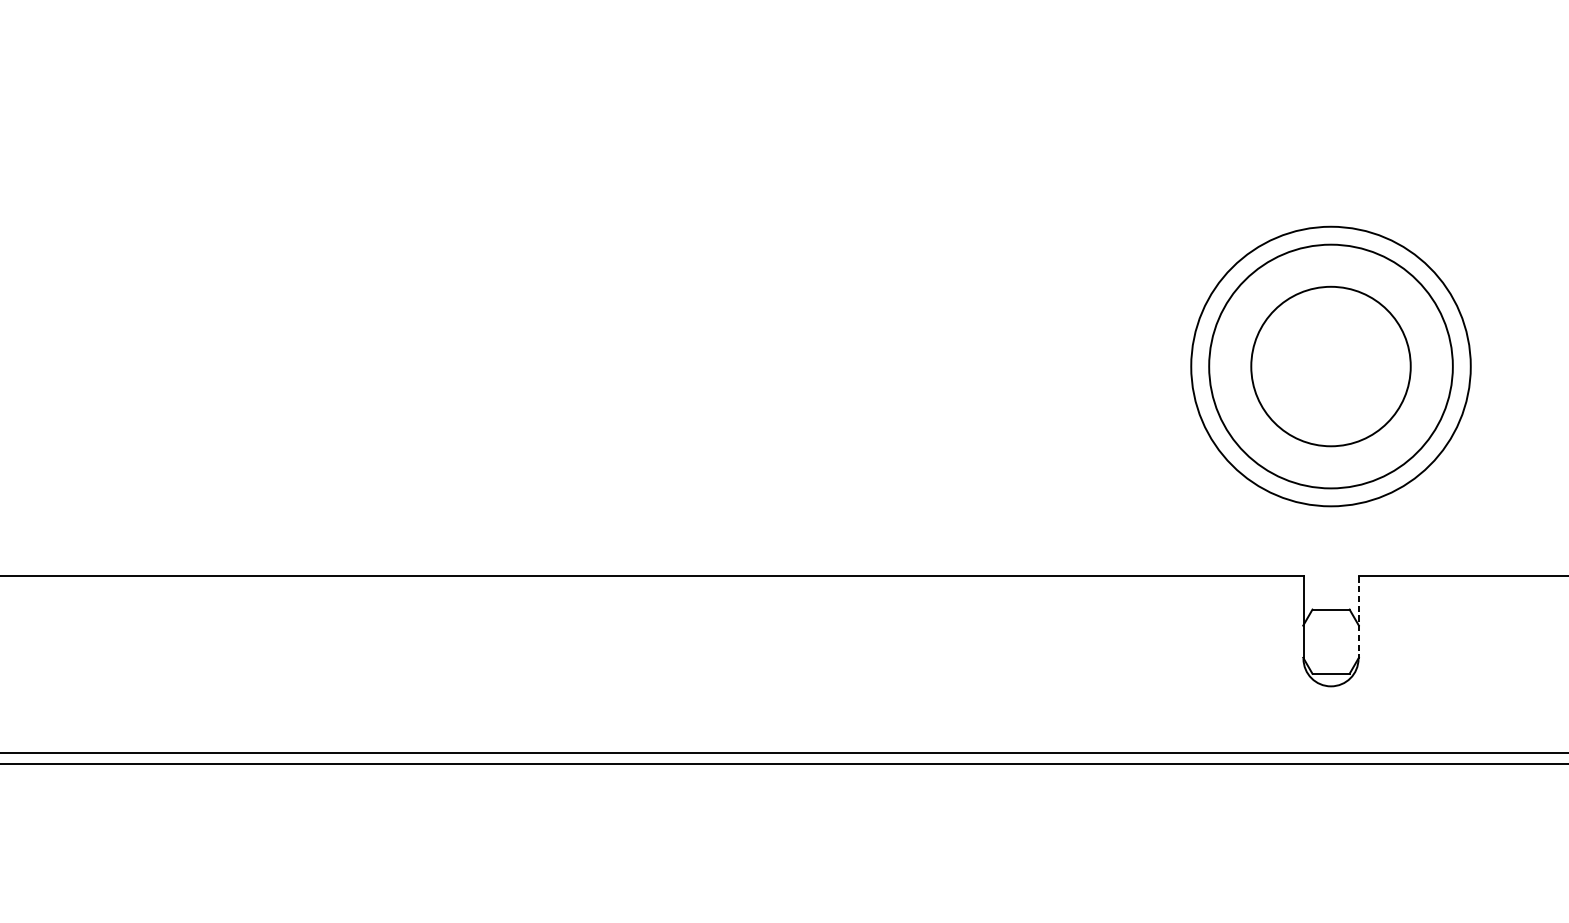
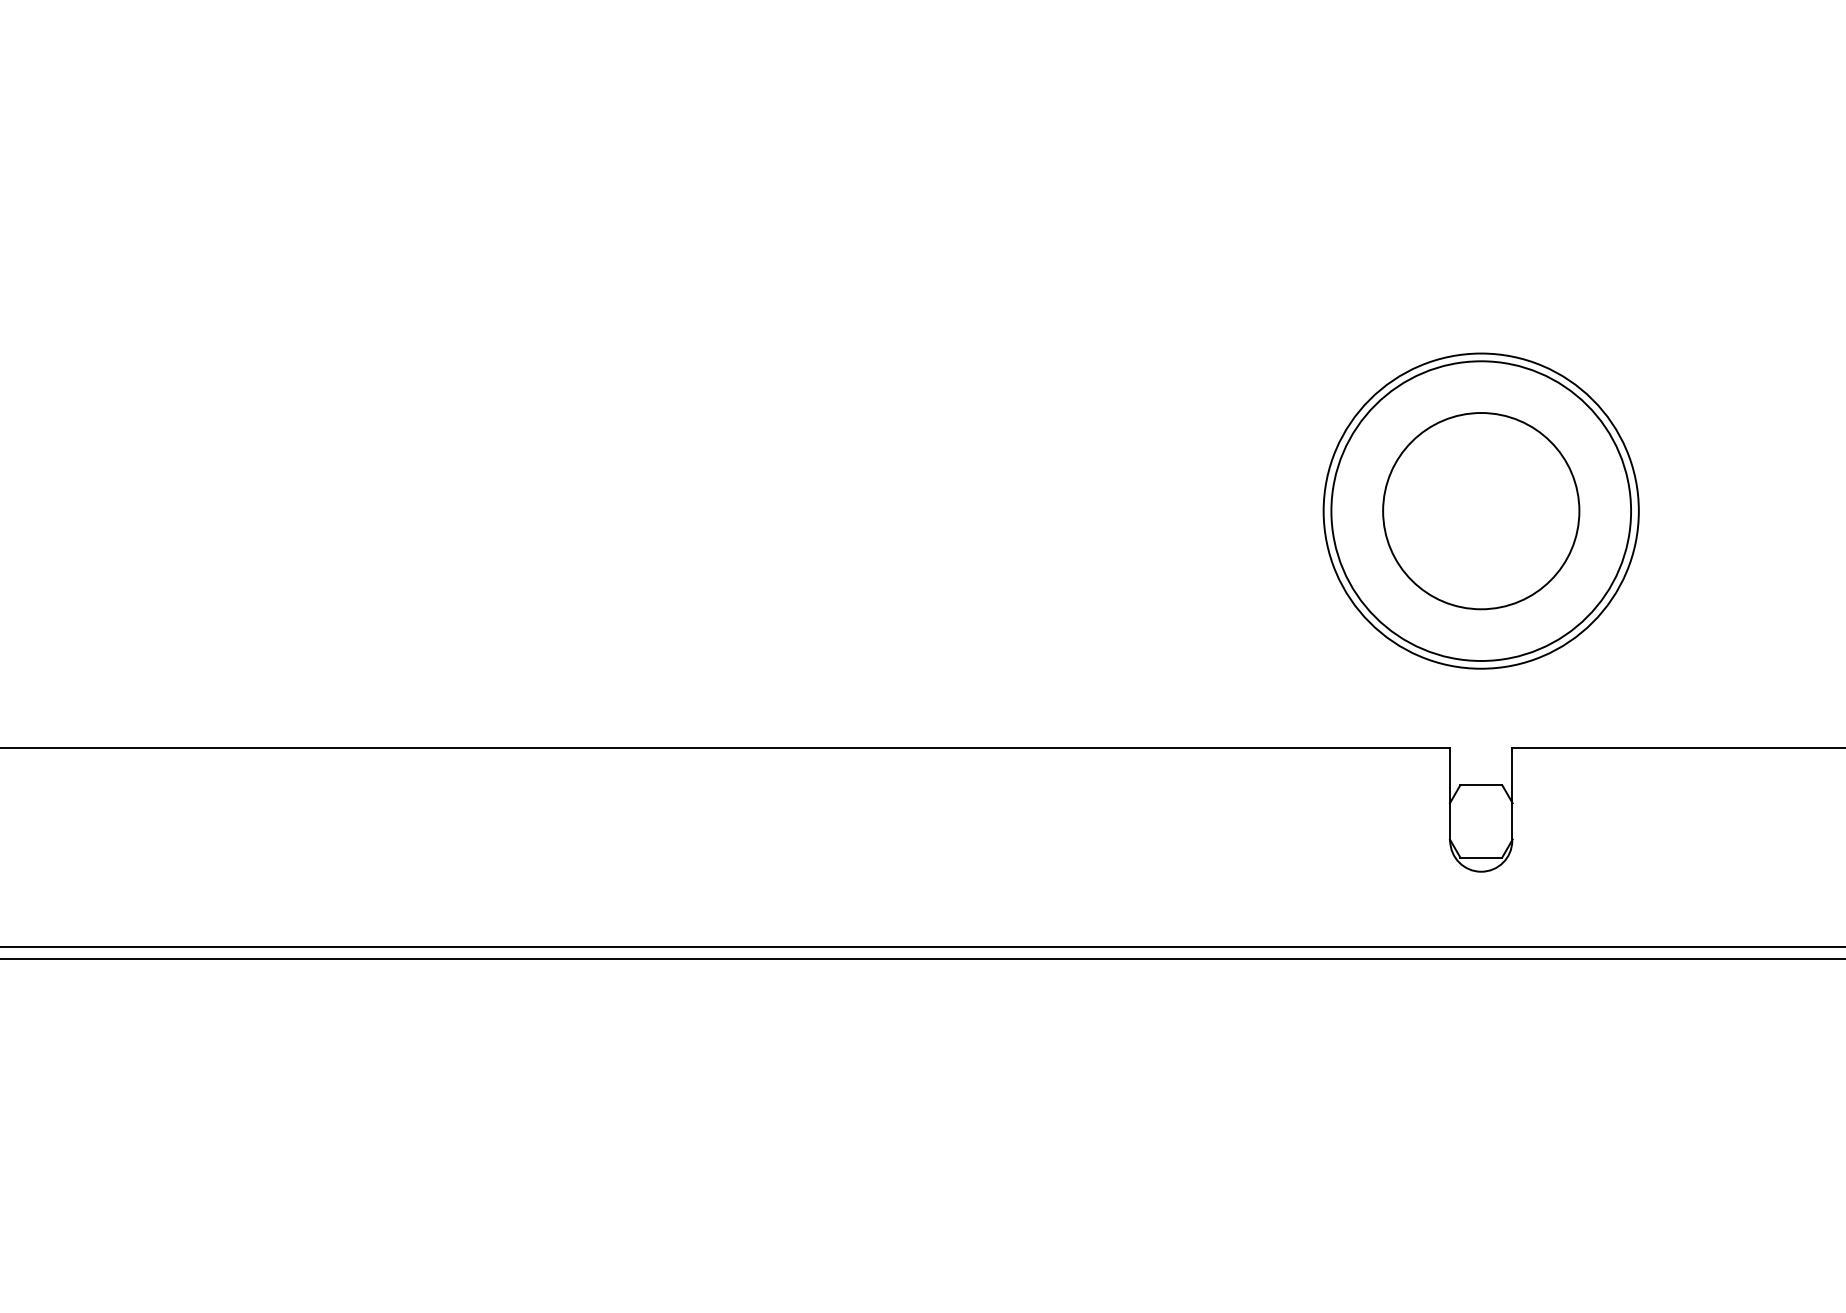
circle: (1331, 365) -> (1481, 510), size x1.67
circle: (1331, 366) -> (1481, 511), size x0.71
line: (1358, 617) -> (1512, 794), dashed -> solid

